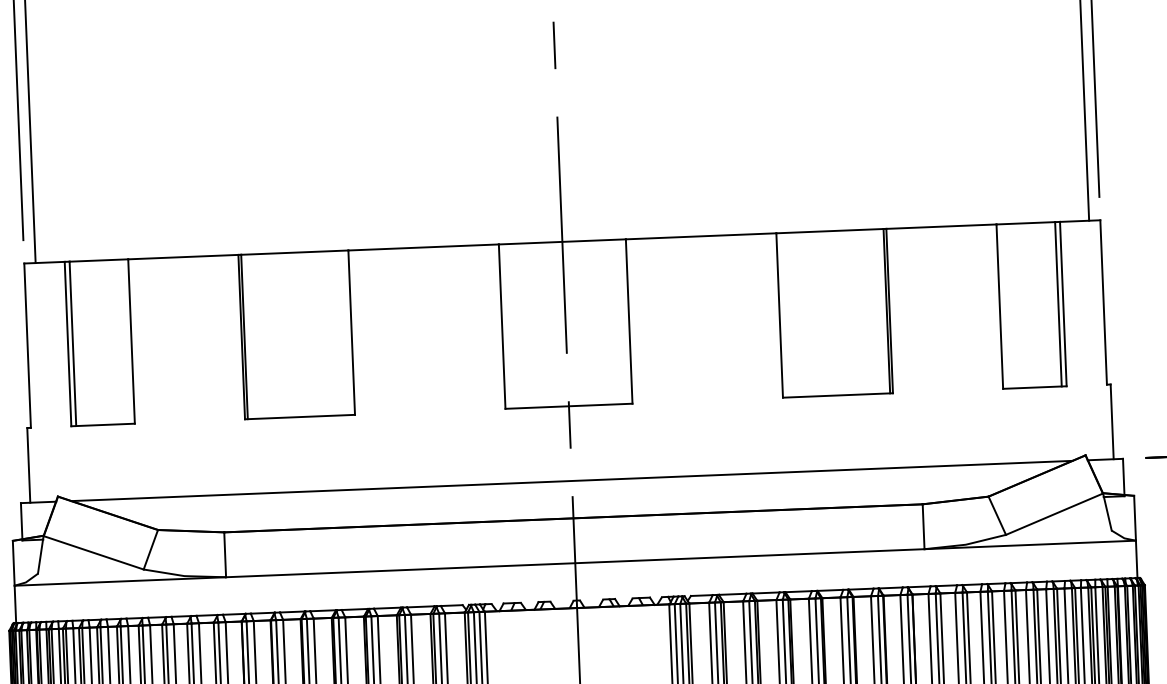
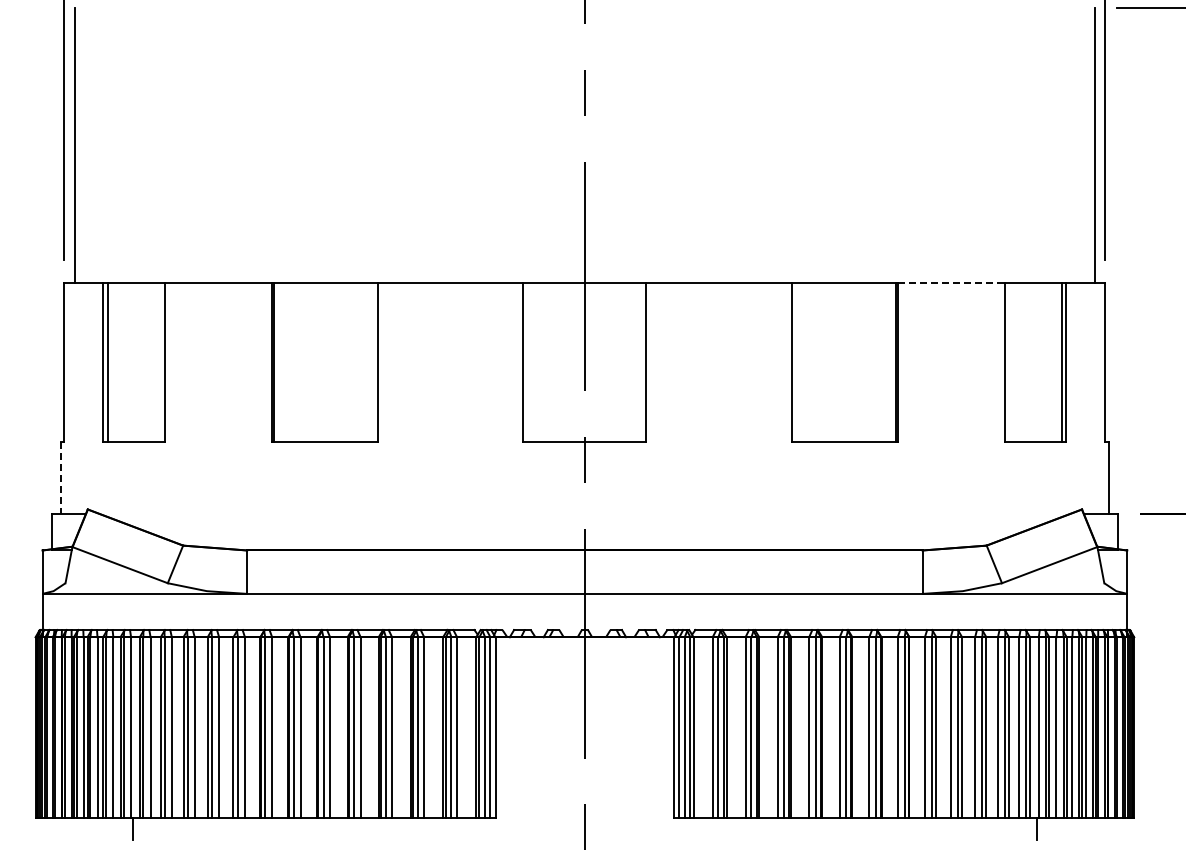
line: (942, 227) -> (952, 283), solid -> dashed
line: (28, 465) -> (60, 478), solid -> dashed
line: (571, 481) -> (584, 514), removed

